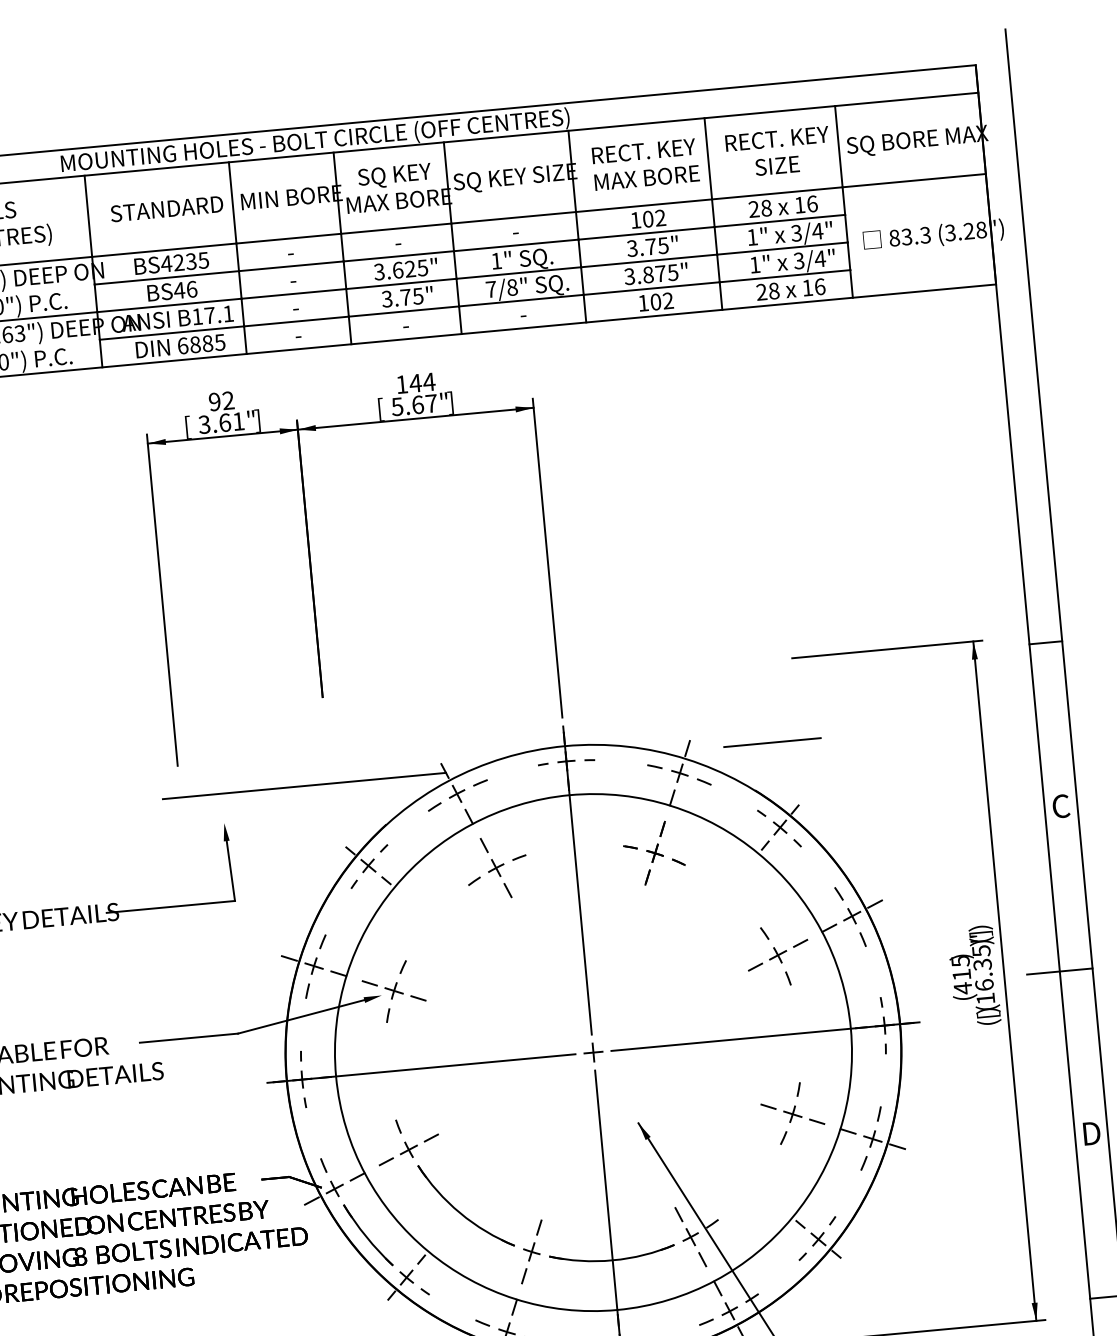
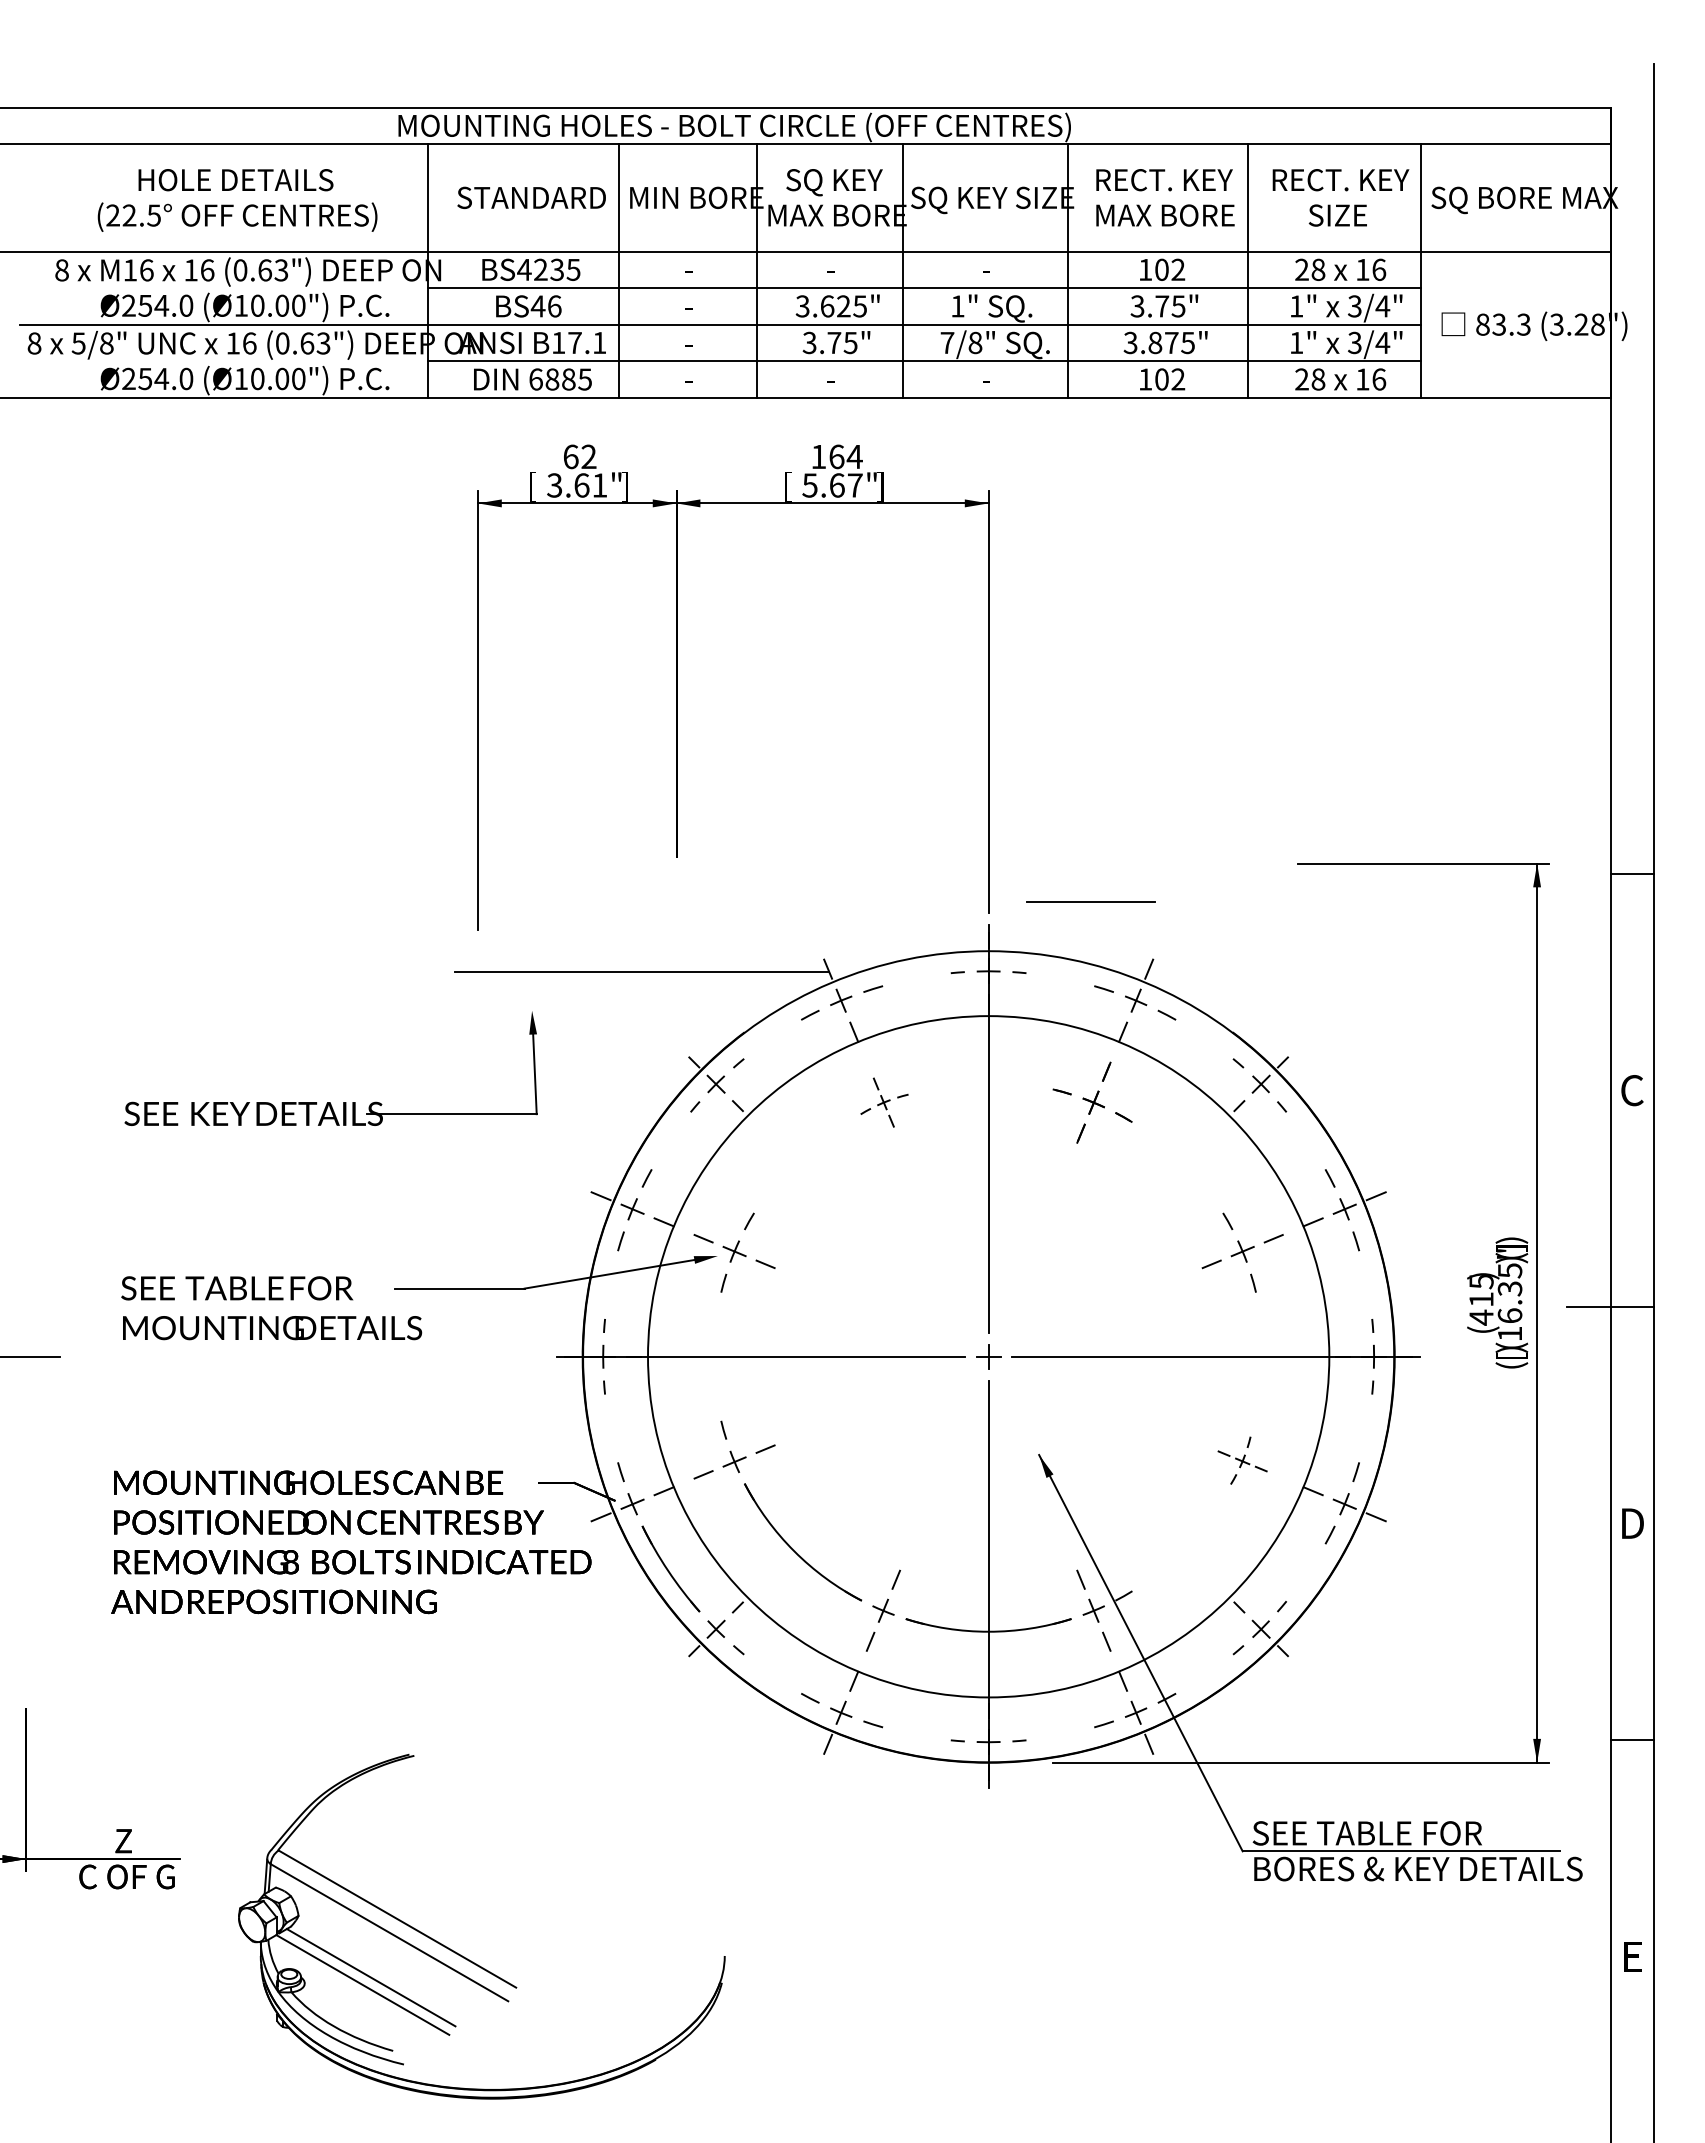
text: (415, 383) -> (836, 456), 144 -> 164
text: (214, 401) -> (570, 456), 92 -> 62
line: (771, 742) -> (1090, 901), moved
part: (496, 867) -> (884, 1102), size x0.6
part: (792, 1113) -> (1242, 1460), size x0.6

